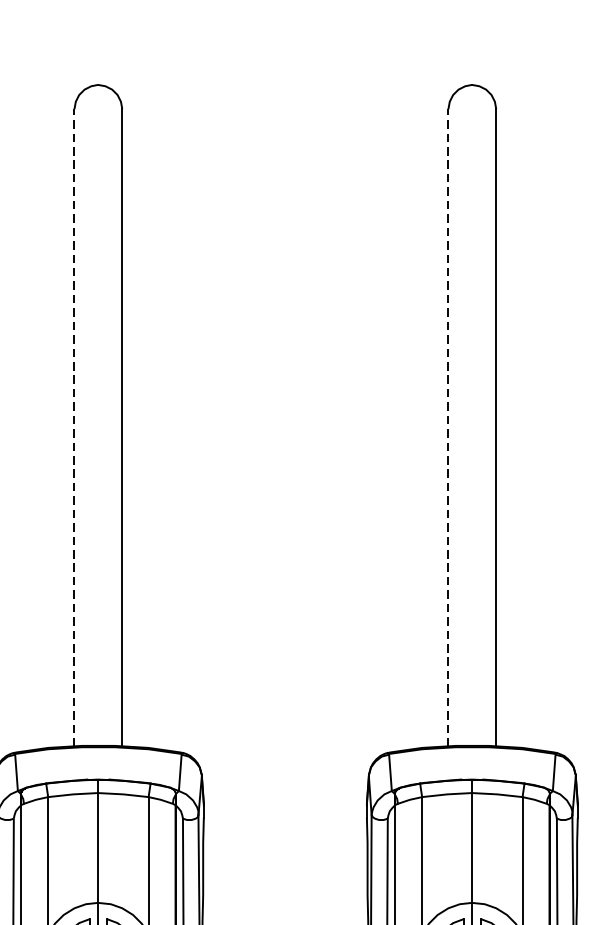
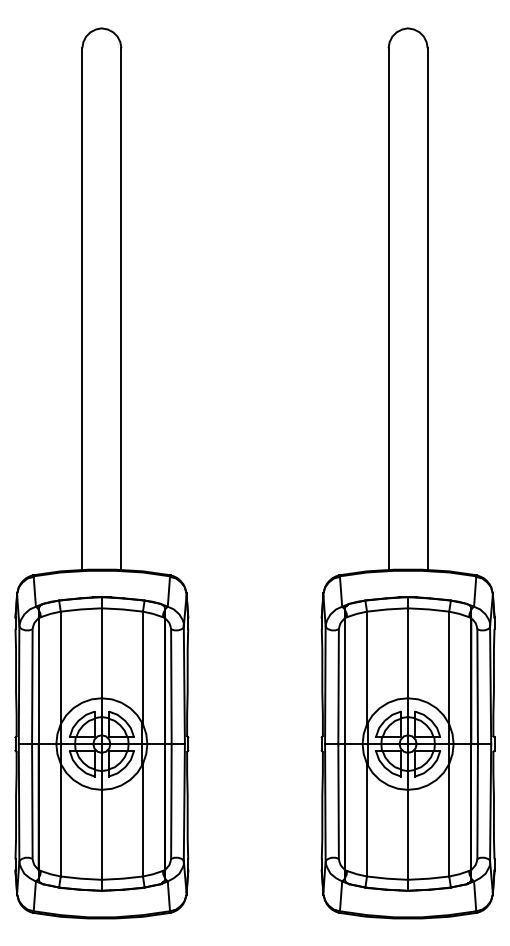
line: (74, 426) -> (82, 308), dashed -> solid
line: (448, 426) -> (388, 308), dashed -> solid

